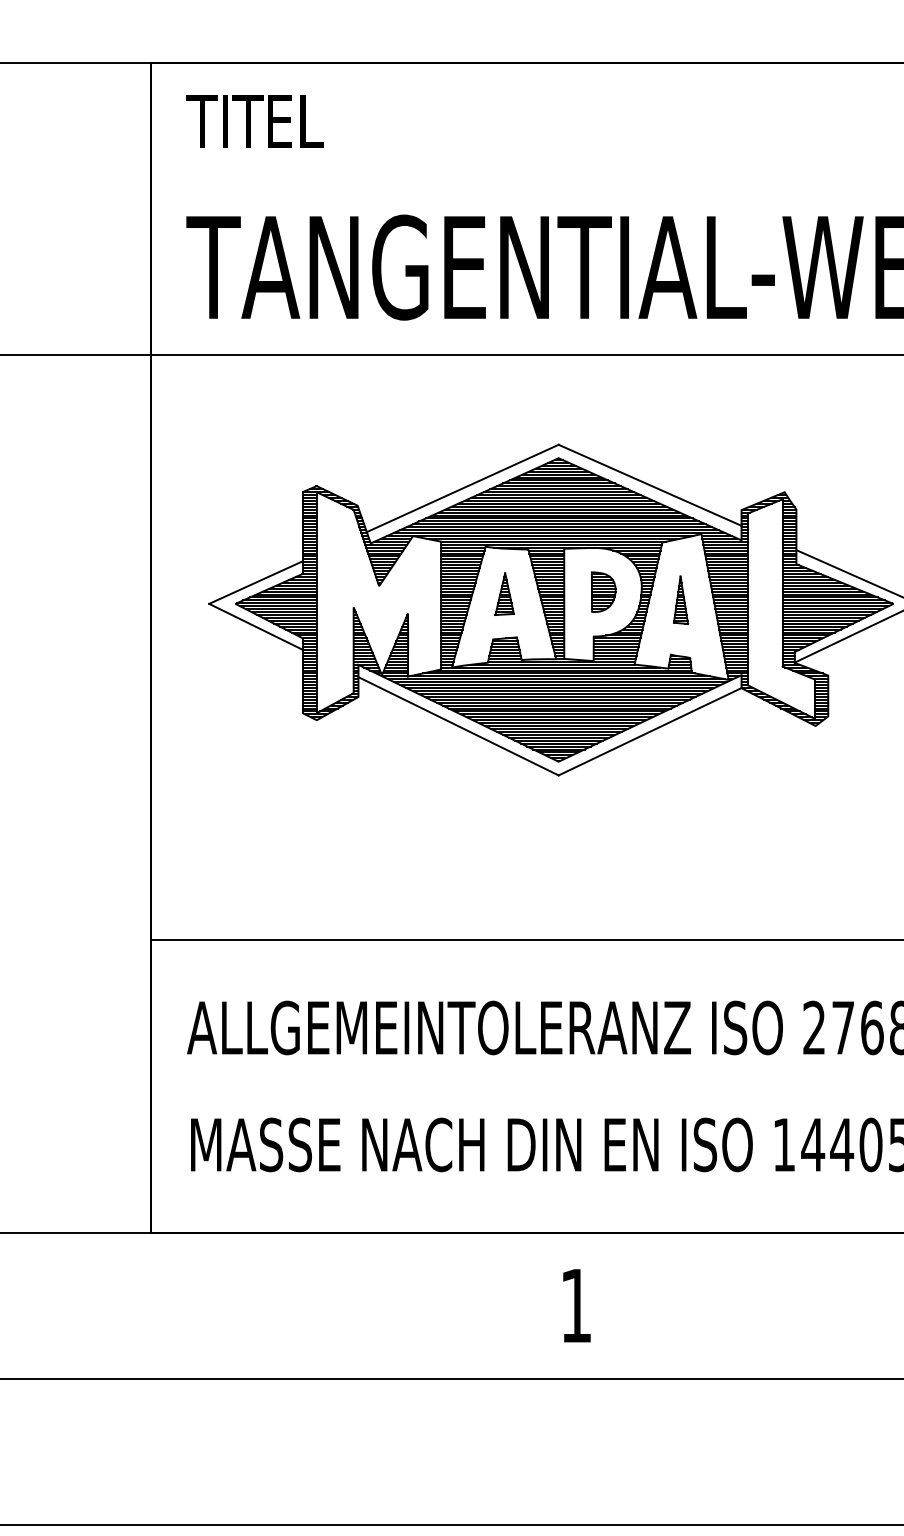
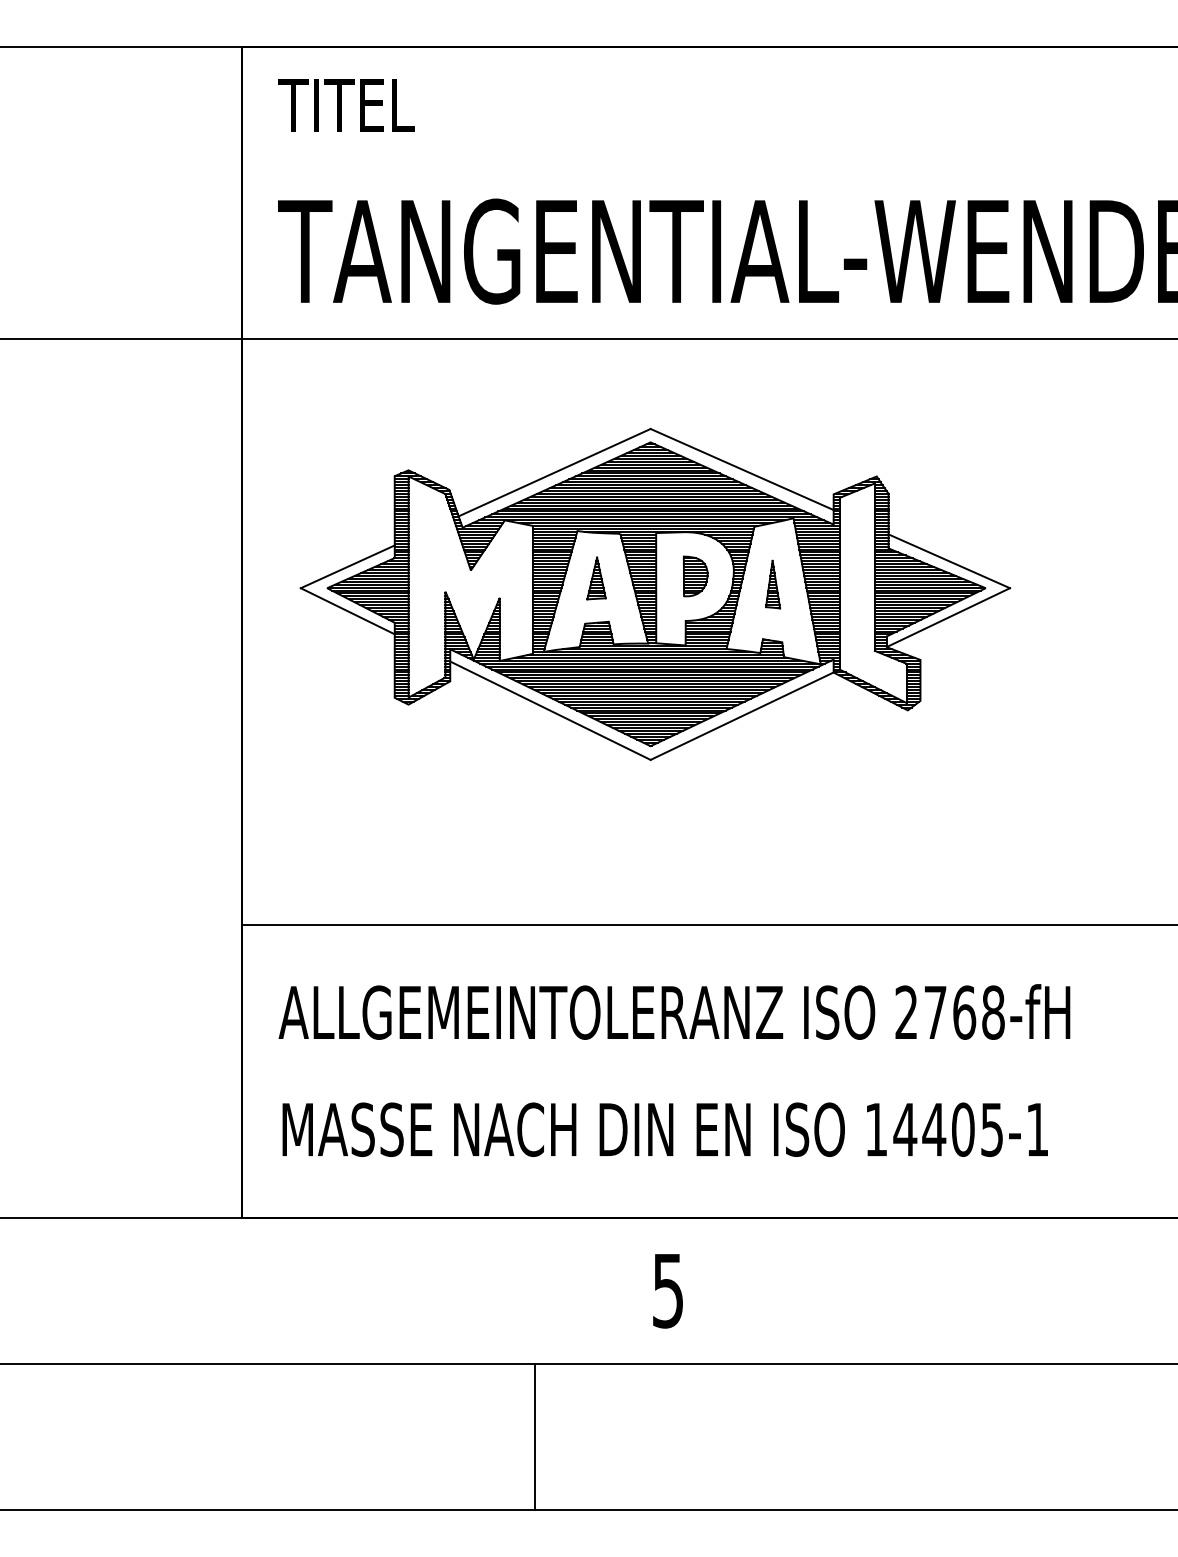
text: (575, 1306) -> (667, 1291), 1 -> 5
line: (443, 1451) -> (535, 1436), added

